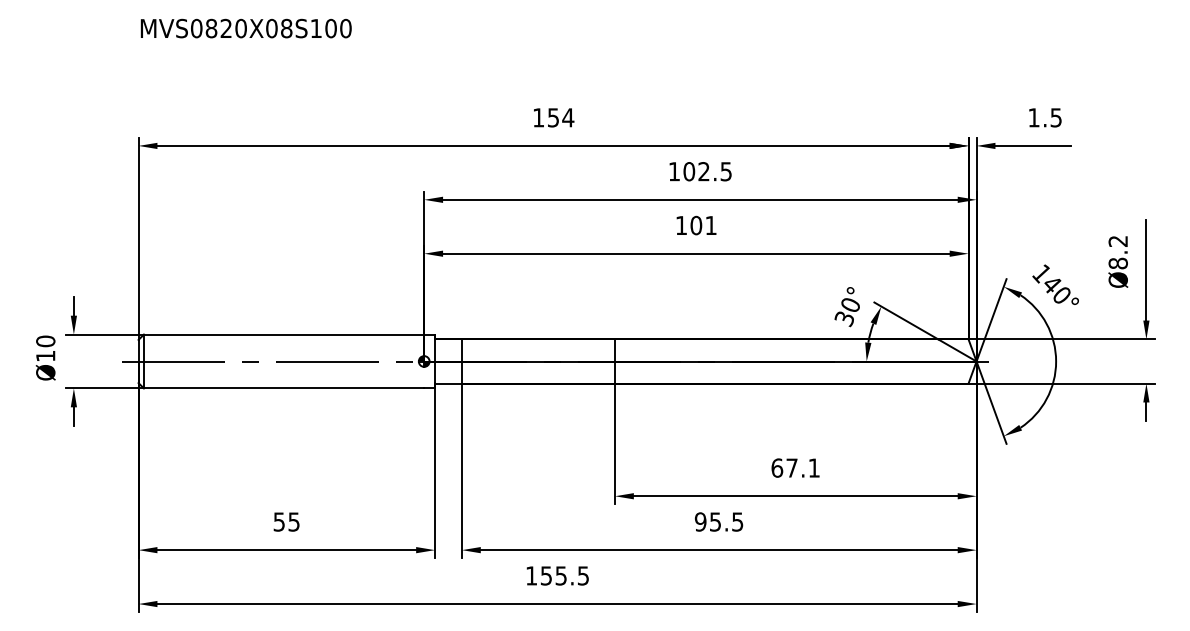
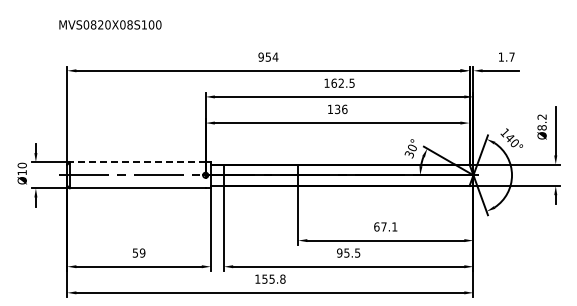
text: (246, 27) -> (110, 24), moved
text: (537, 116) -> (260, 56), 154 -> 954
text: (1055, 116) -> (511, 56), 1.5 -> 1.7
text: (687, 170) -> (333, 82), 102.5 -> 162.5
text: (702, 225) -> (340, 109), 101 -> 136
line: (283, 335) -> (137, 162), solid -> dashed
text: (293, 520) -> (142, 252), 55 -> 59
text: (582, 574) -> (282, 278), 155.5 -> 155.8

